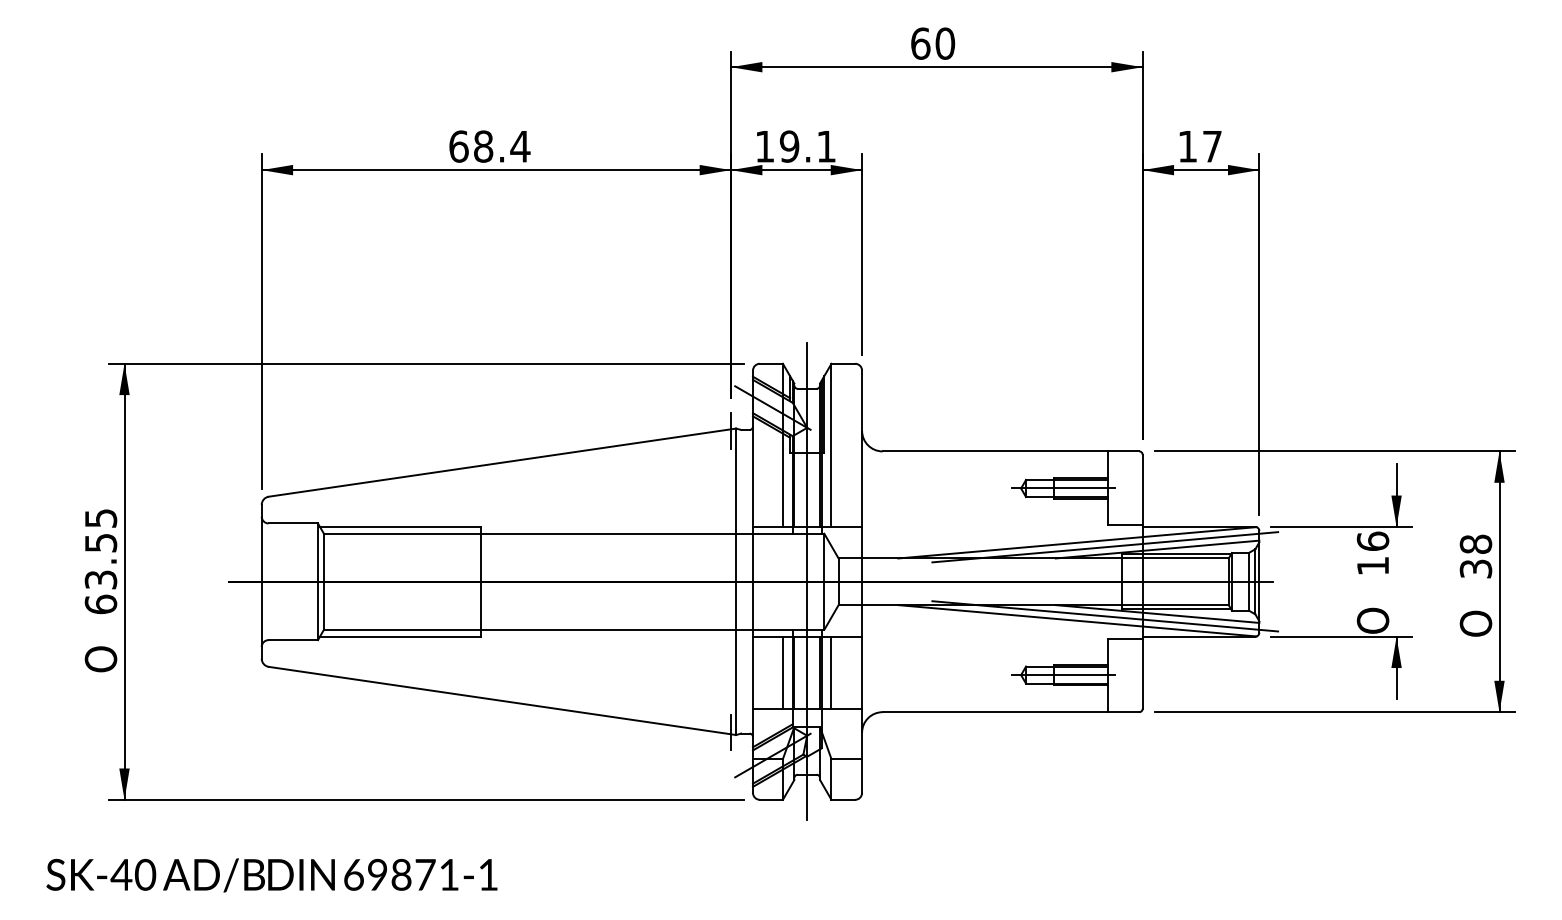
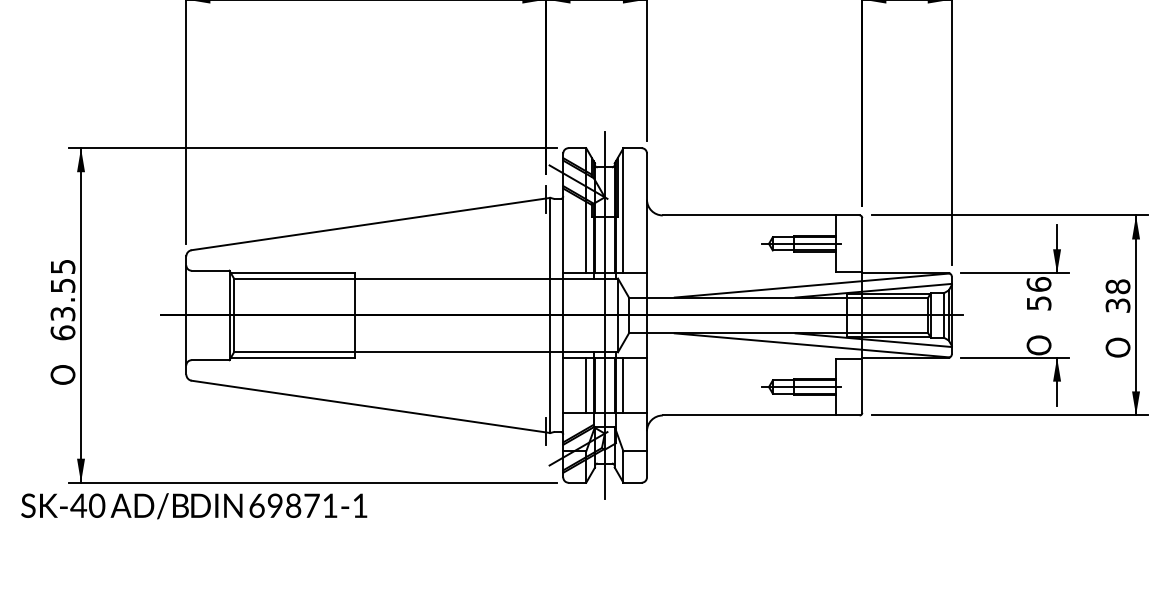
line: (1105, 547) -> (833, 289), removed
text: (1373, 566) -> (1039, 303), 16 -> 56
line: (1105, 616) -> (833, 342), removed
text: (271, 875) -> (193, 506), moved

